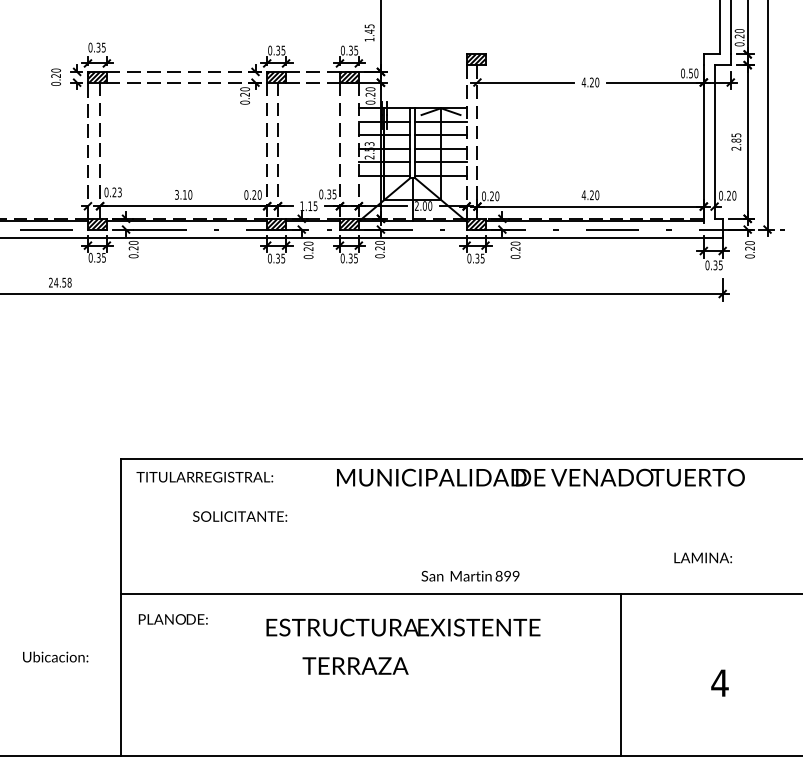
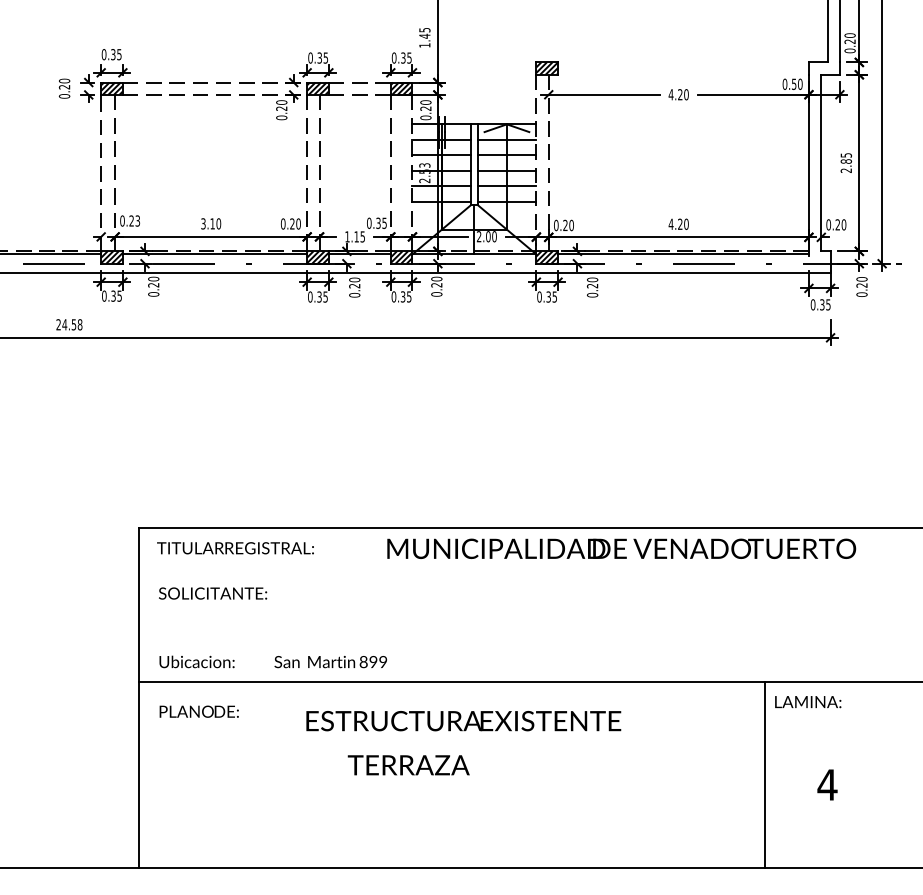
text: (240, 516) -> (213, 593), moved
text: (703, 558) -> (808, 702), moved
text: (470, 576) -> (330, 662), moved
text: (55, 656) -> (196, 661), moved
line: (620, 674) -> (764, 775), moved

